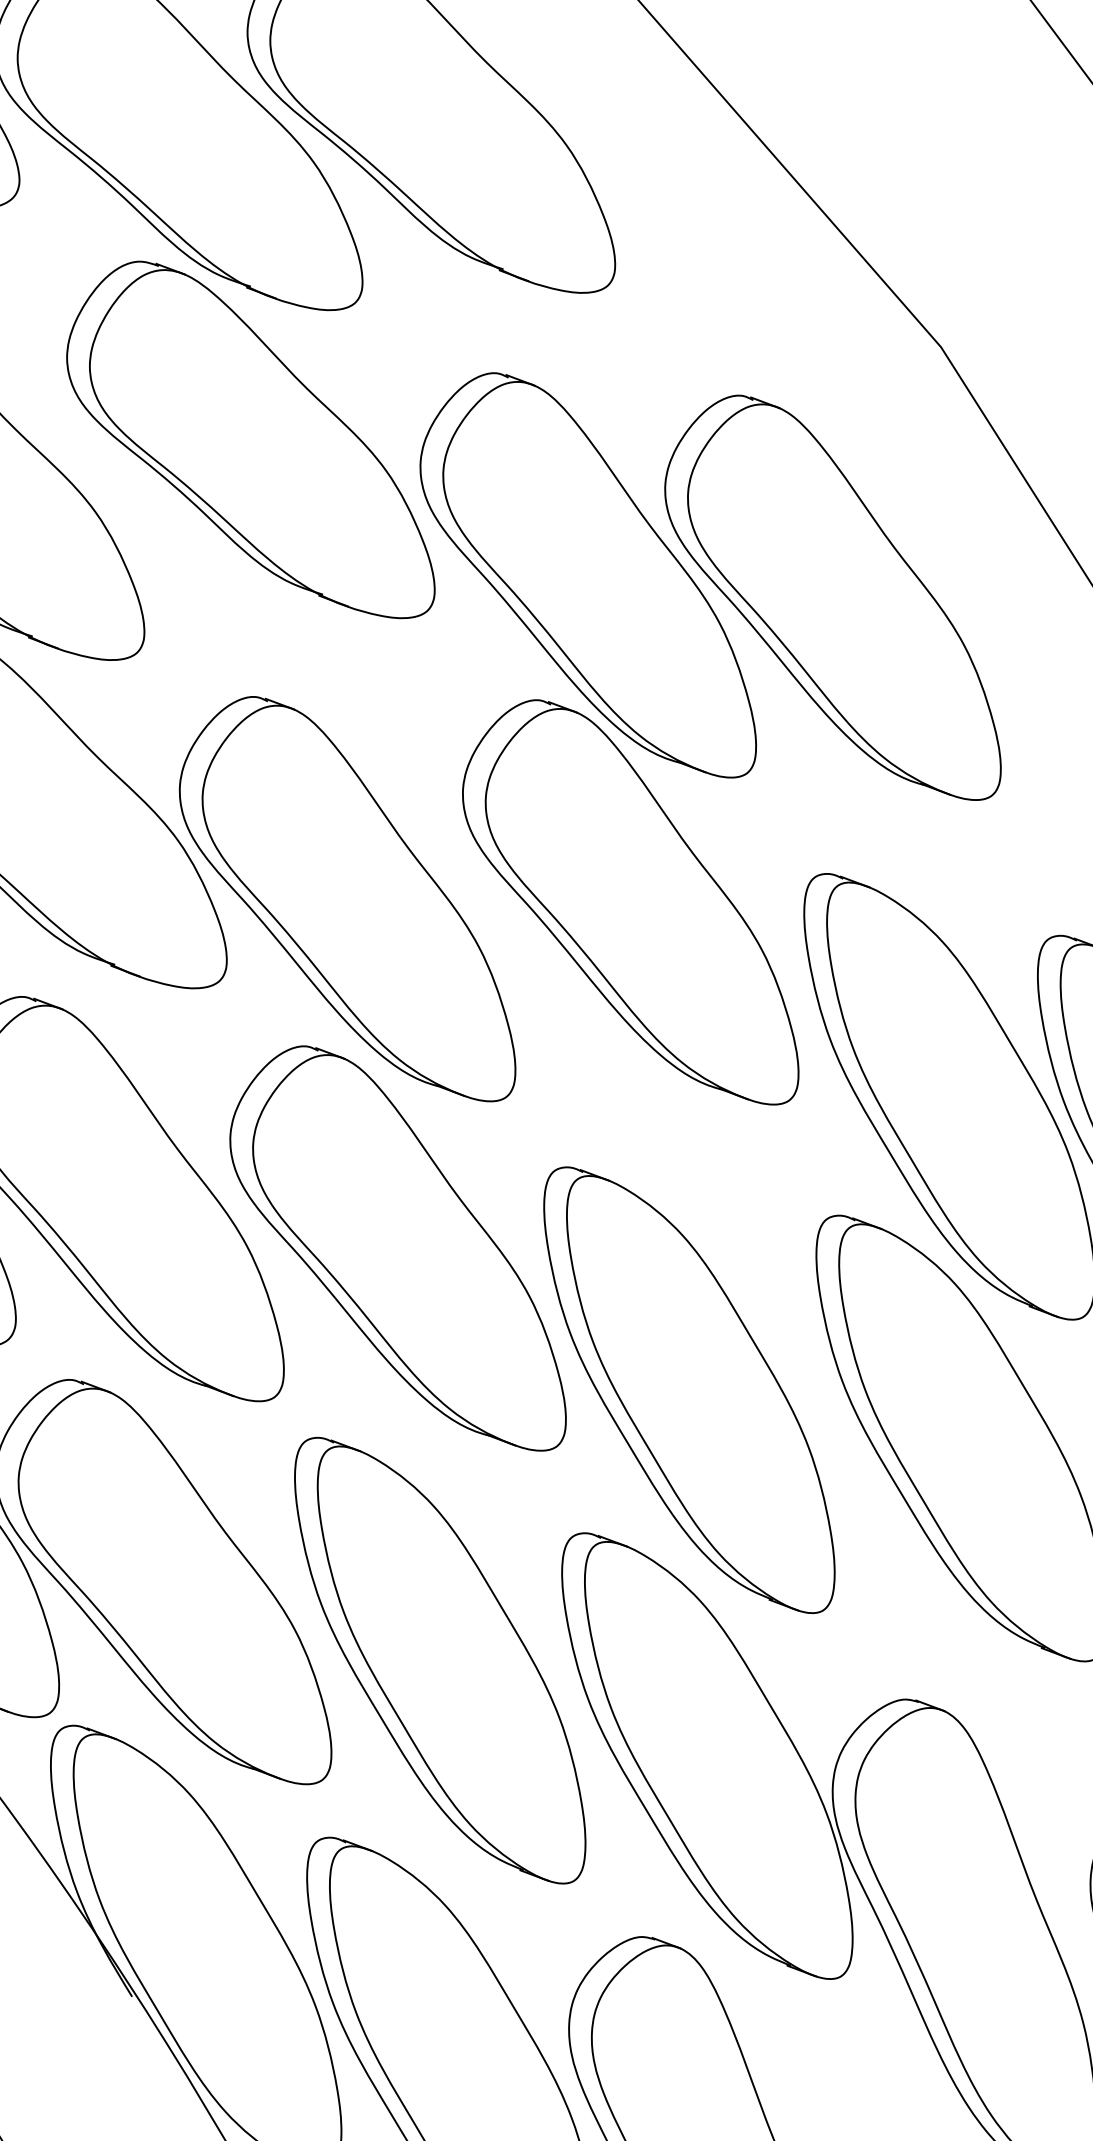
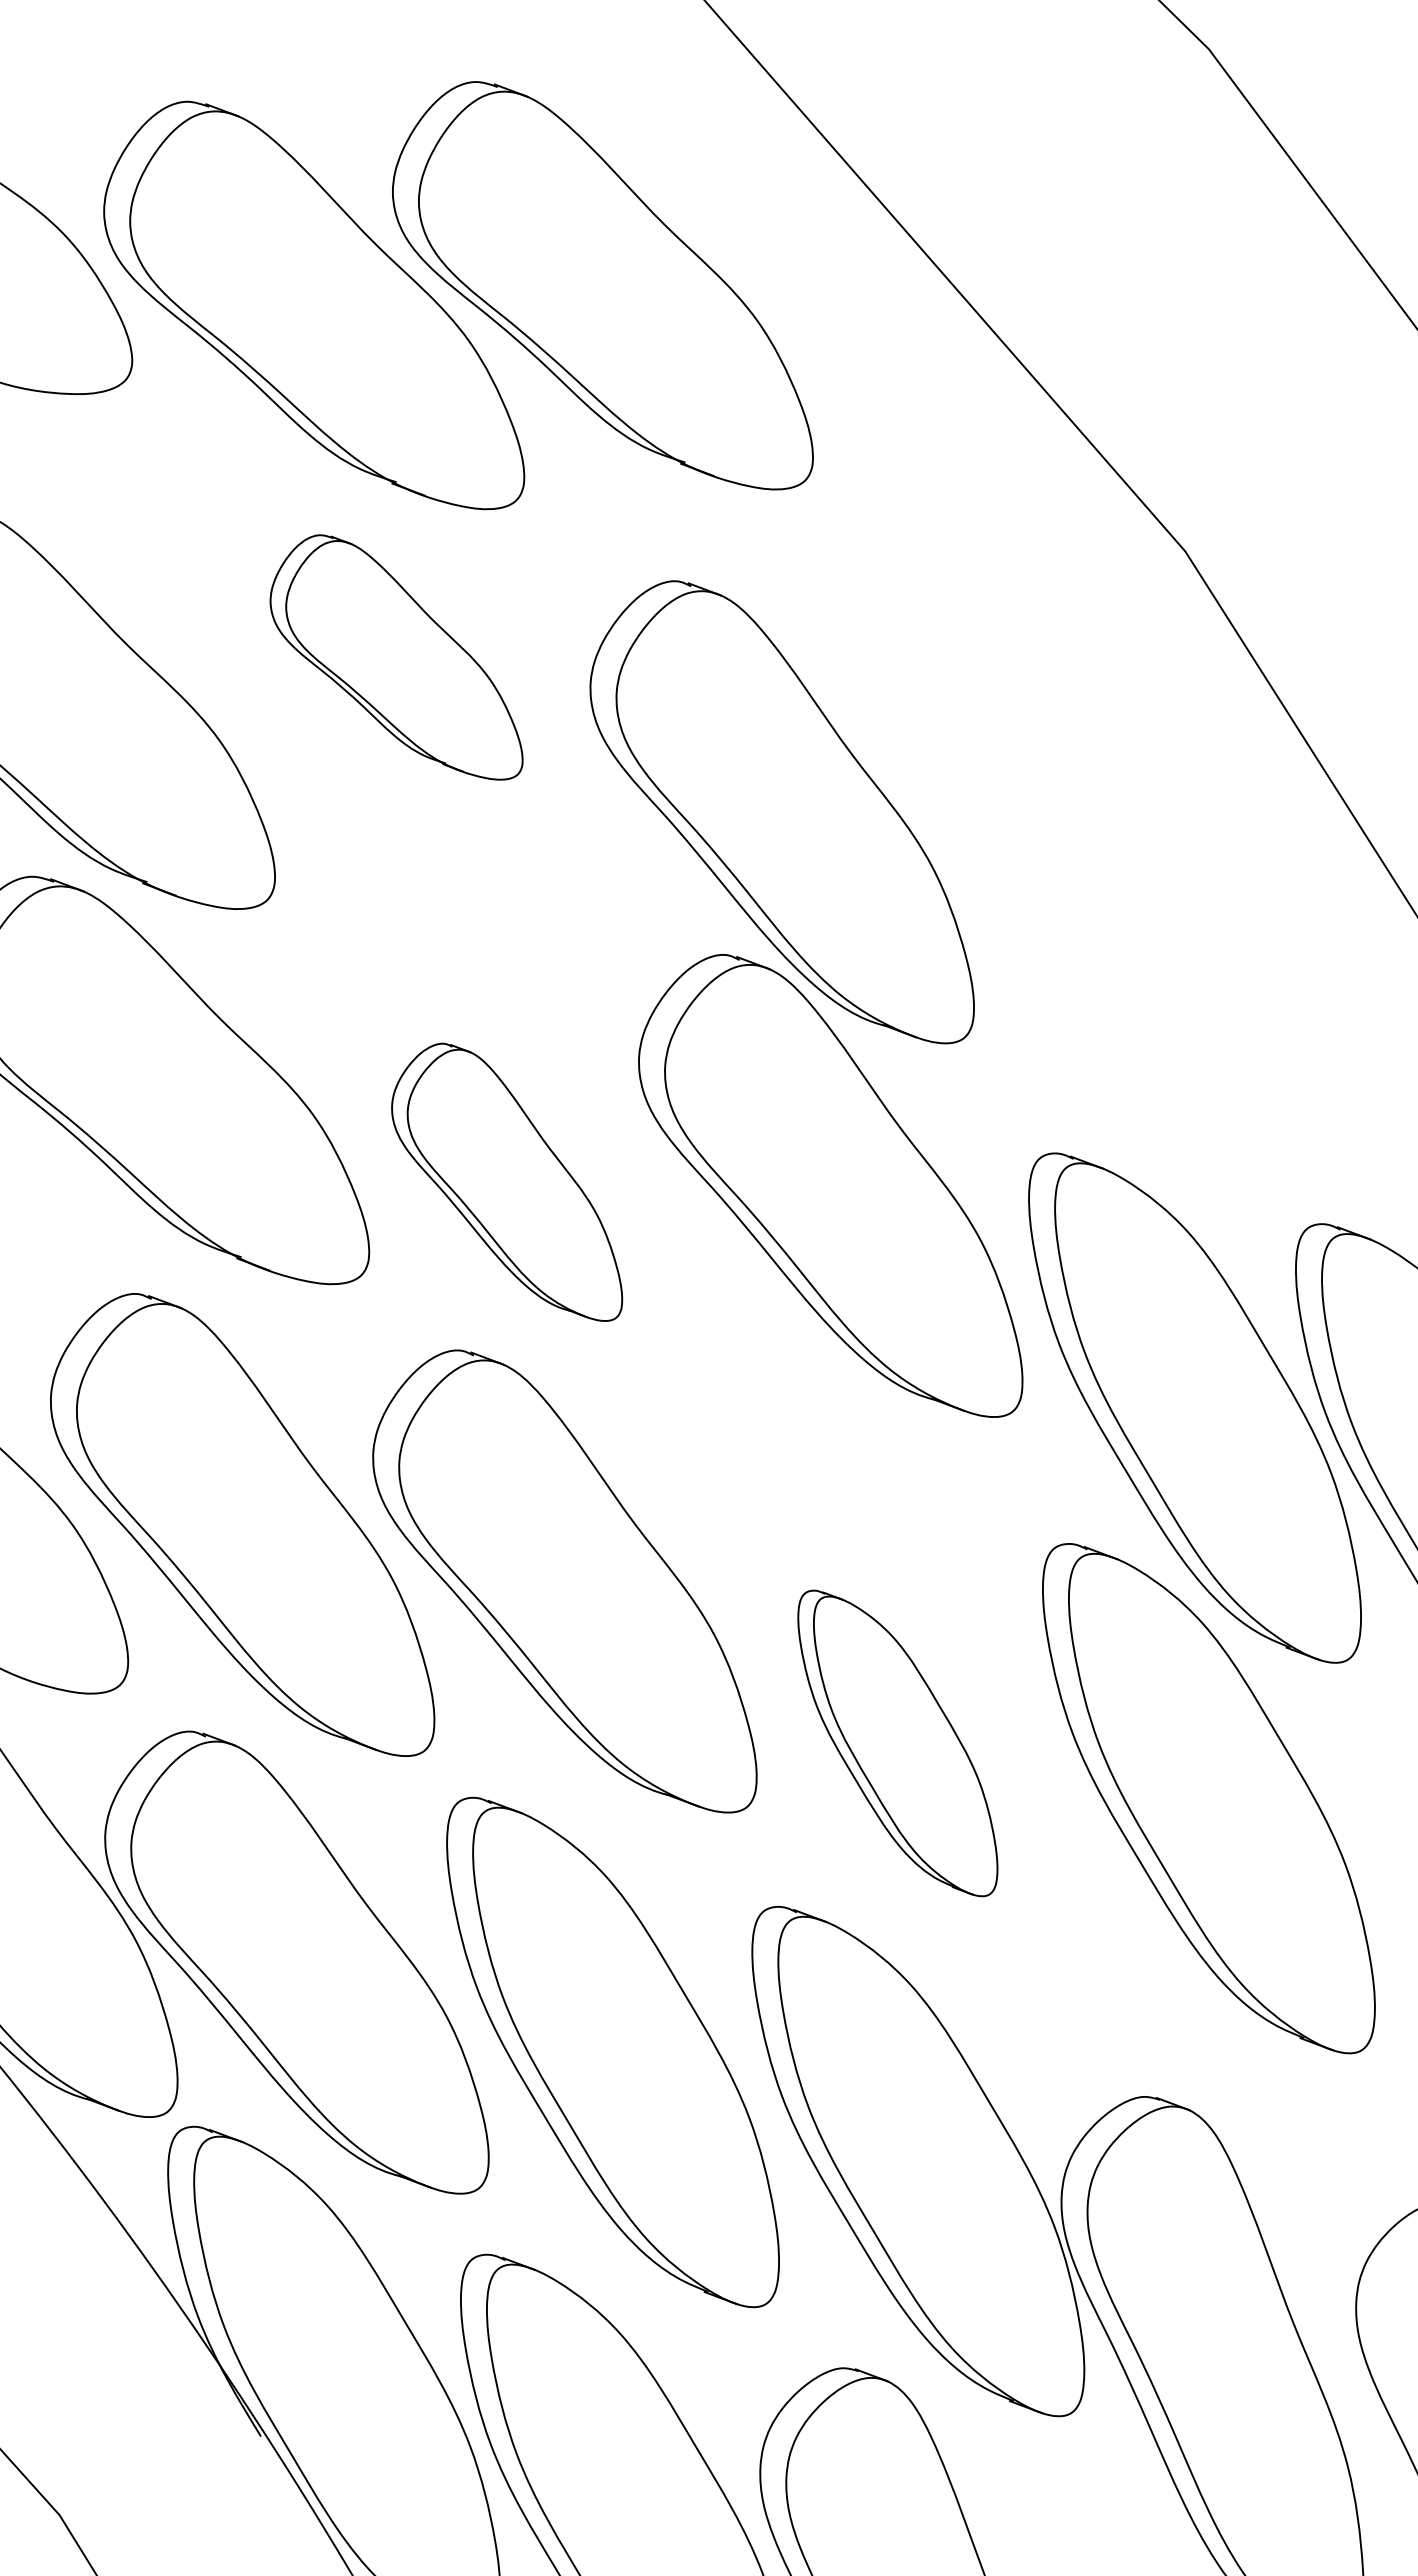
part: (250, 439) -> (396, 657), size x0.6
part: (832, 597) -> (1061, 837), removed
part: (346, 899) -> (506, 1182), size x0.6
part: (689, 1390) -> (897, 1743), size x0.6

